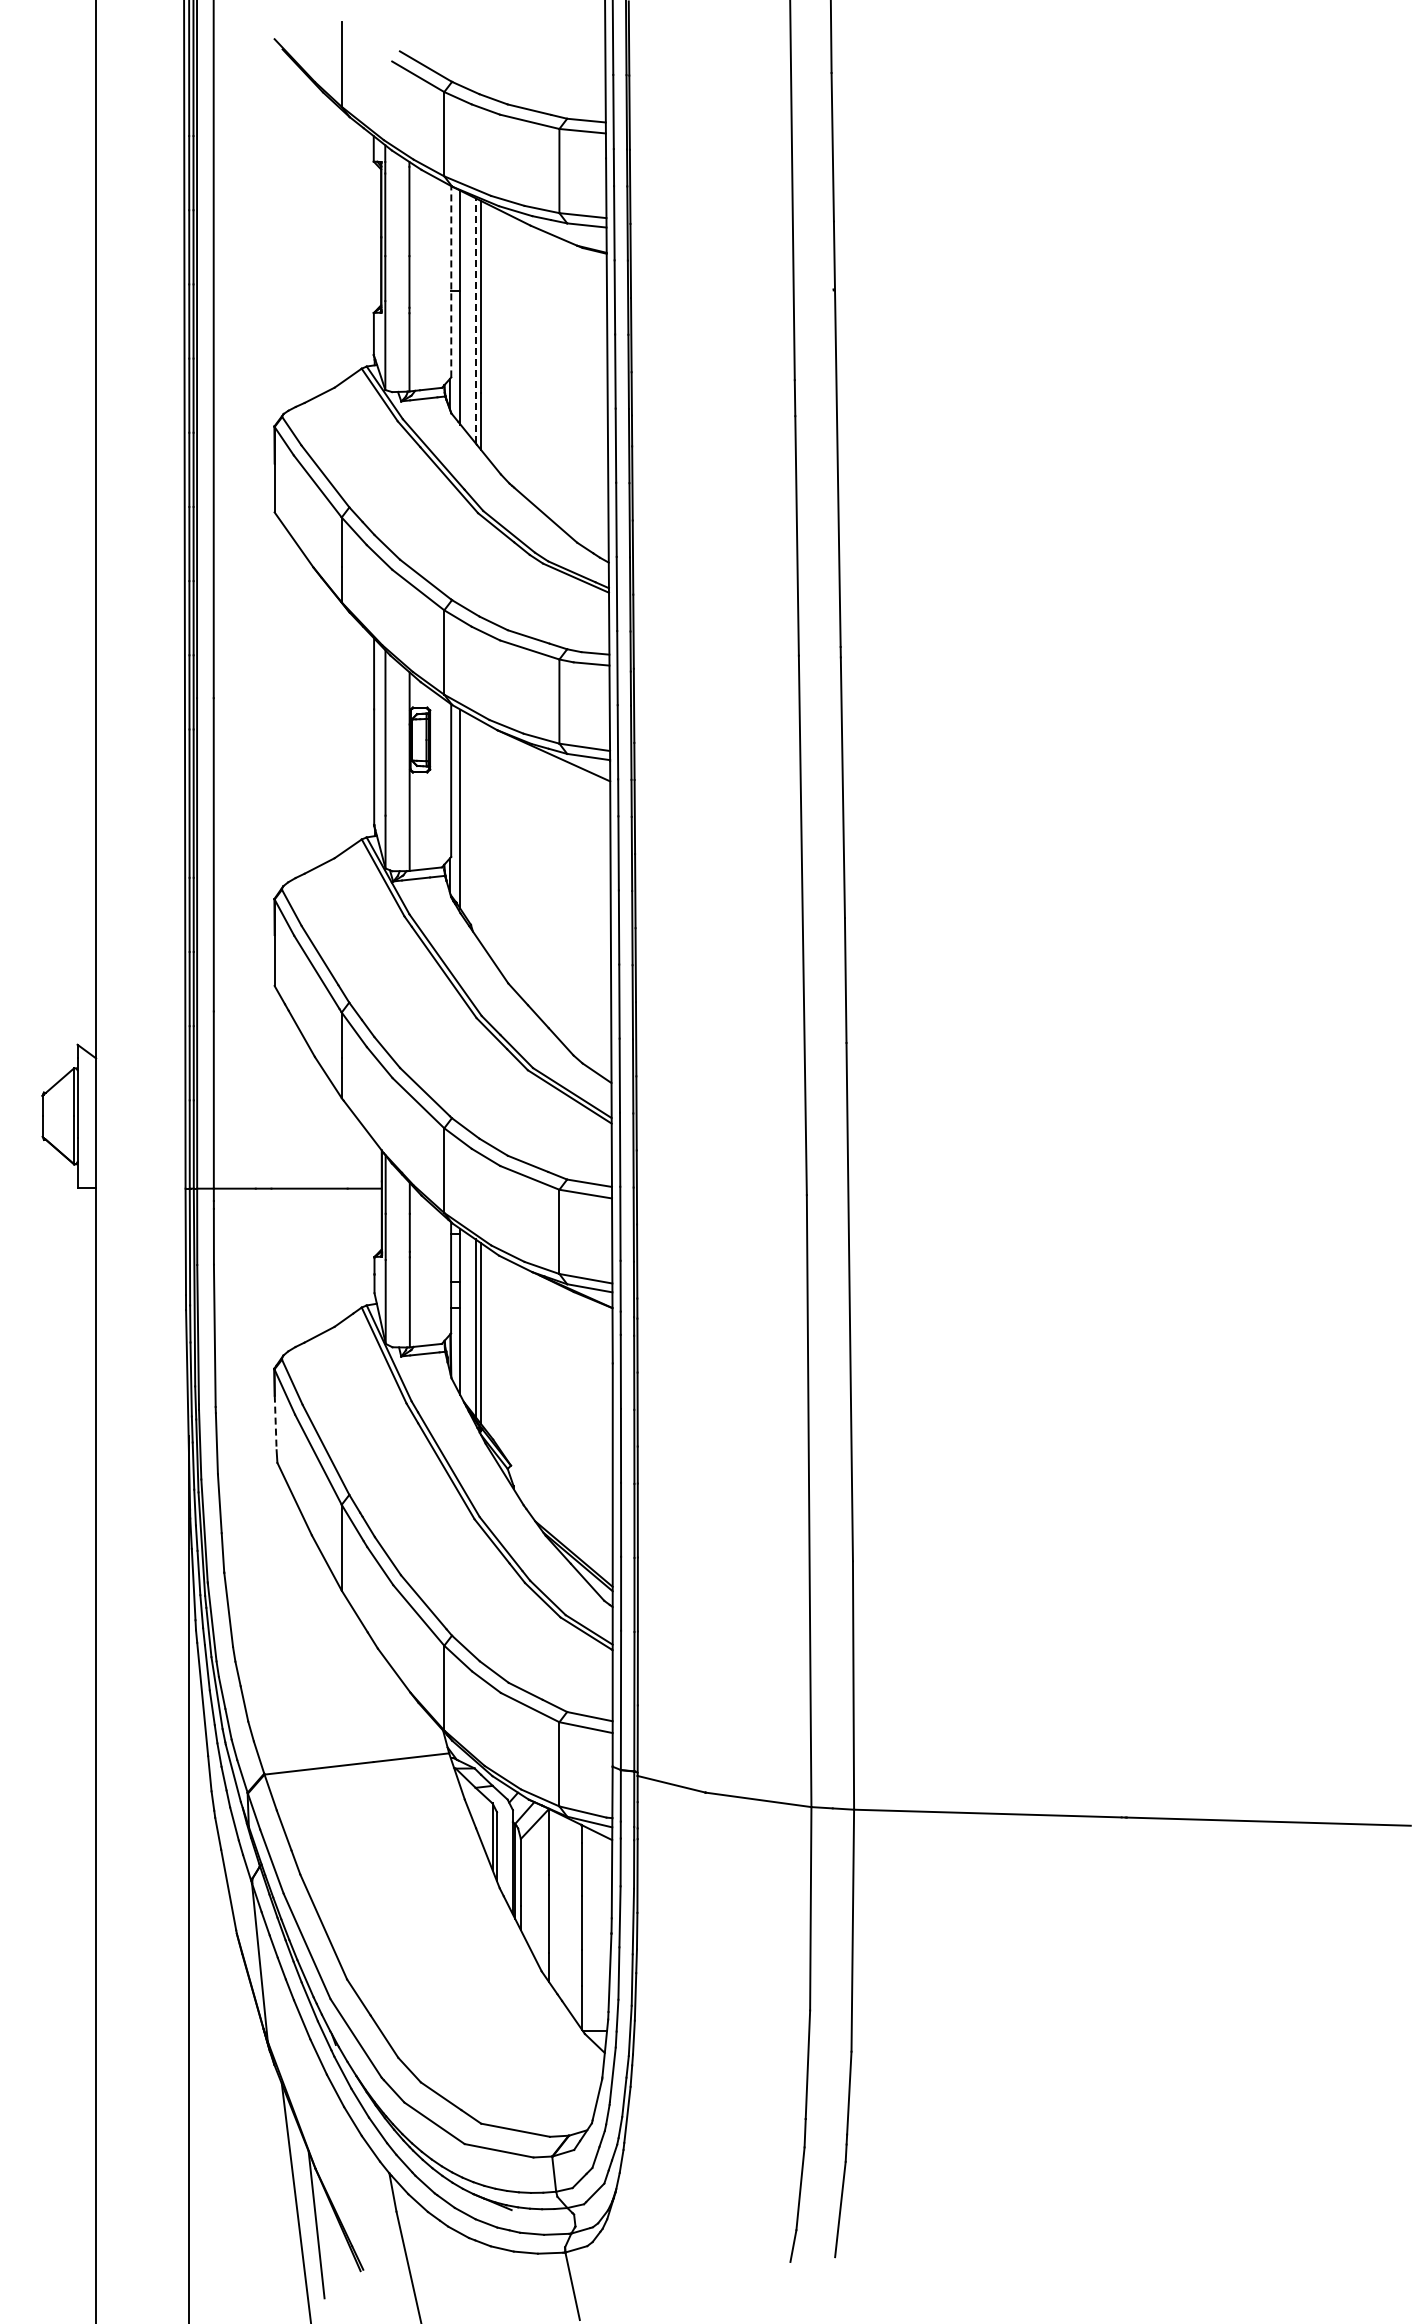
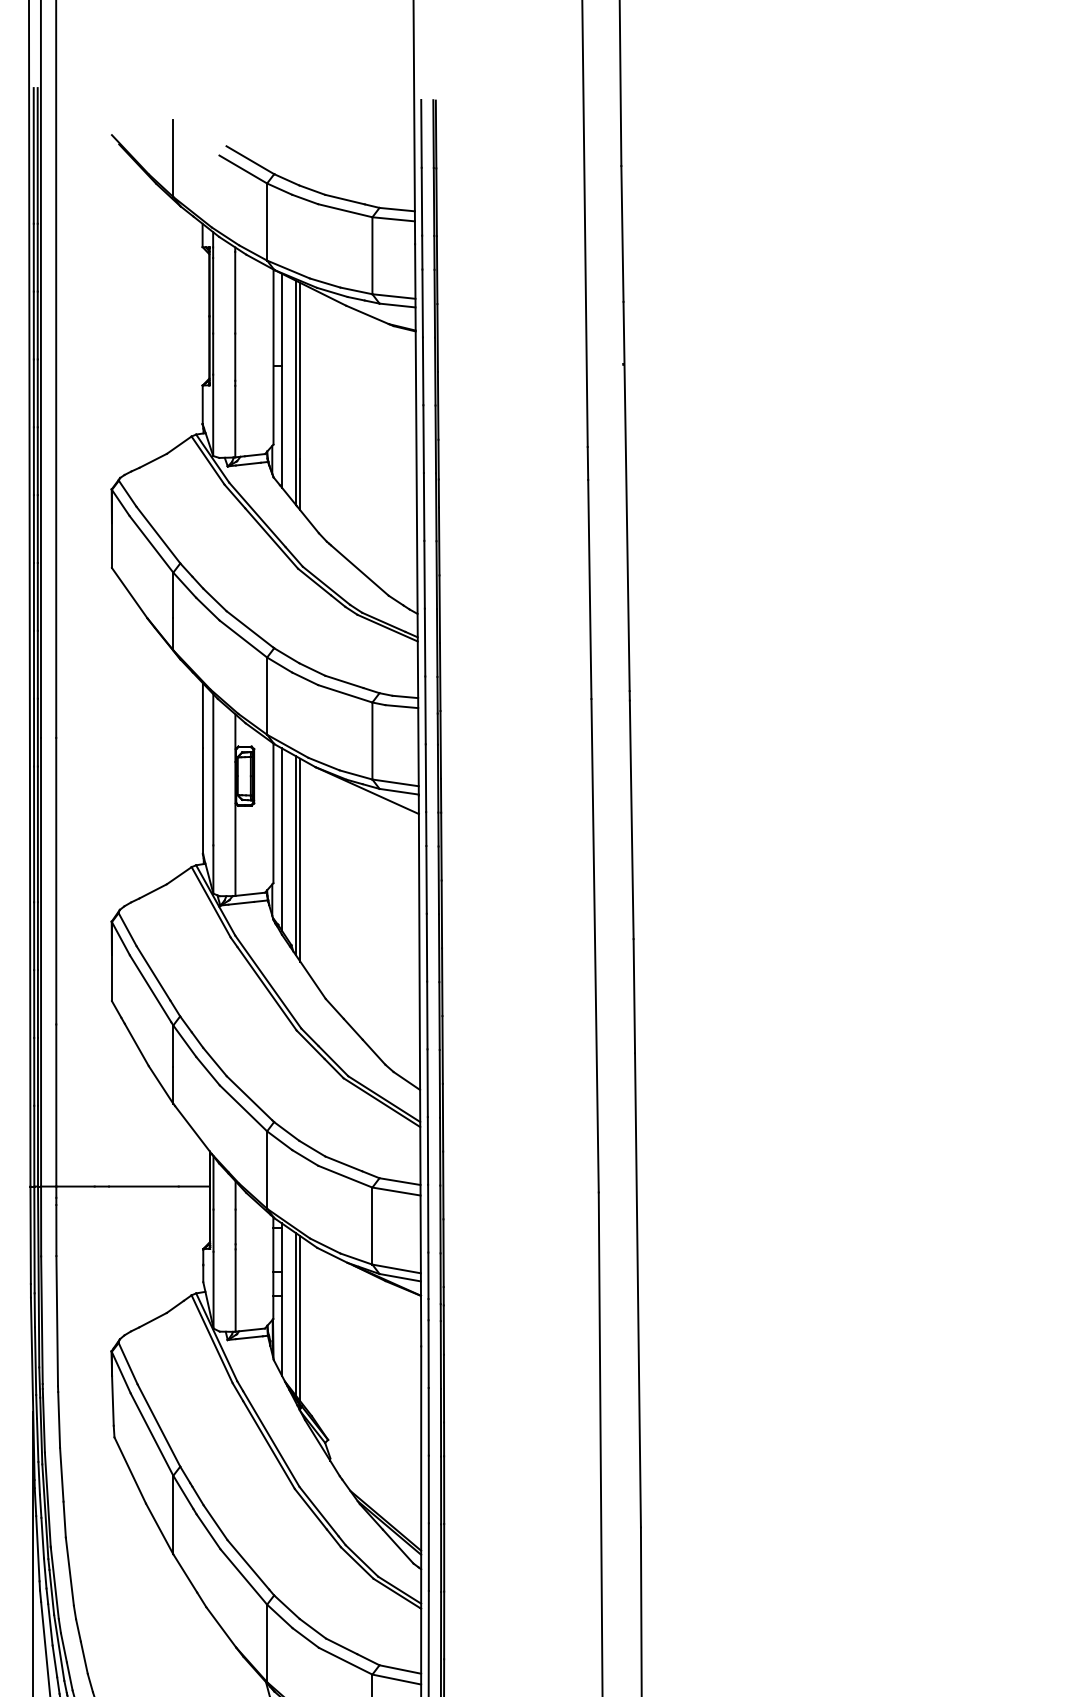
line: (451, 281) -> (273, 356), dashed -> solid
line: (475, 320) -> (295, 392), dashed -> solid
line: (475, 826) -> (295, 855), added
line: (480, 831) -> (300, 859), added
line: (275, 1423) -> (112, 1401), dashed -> solid

